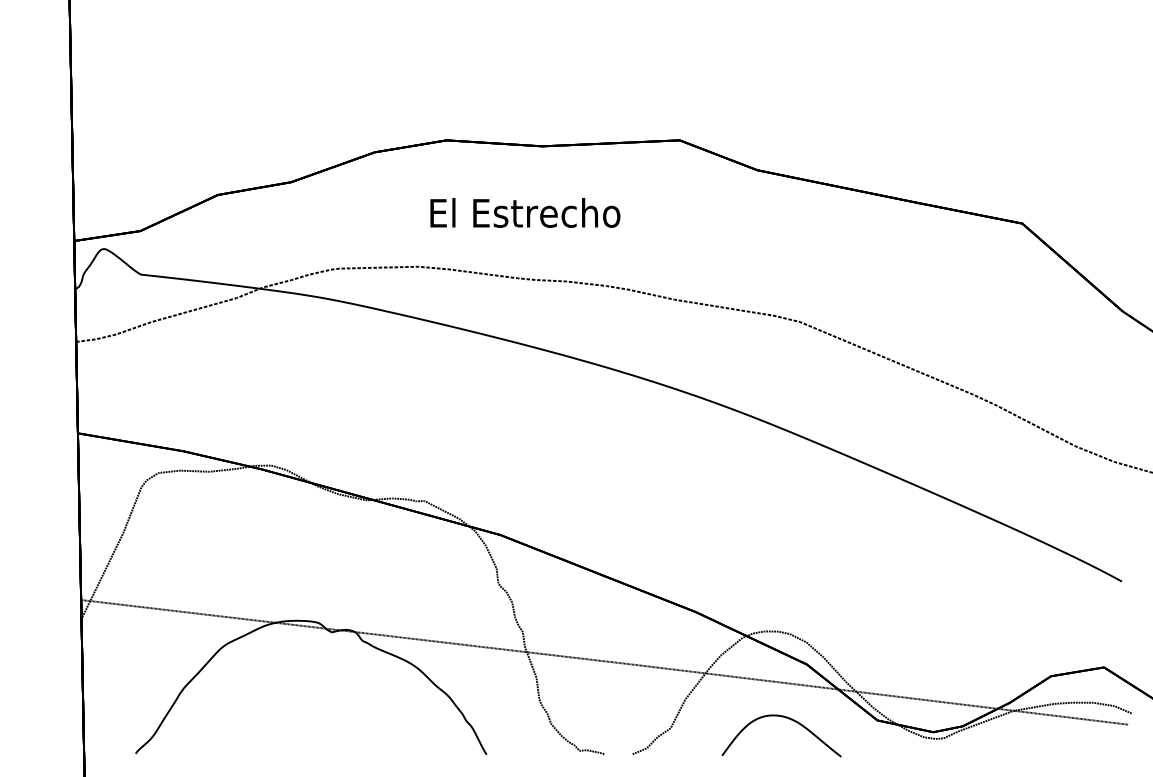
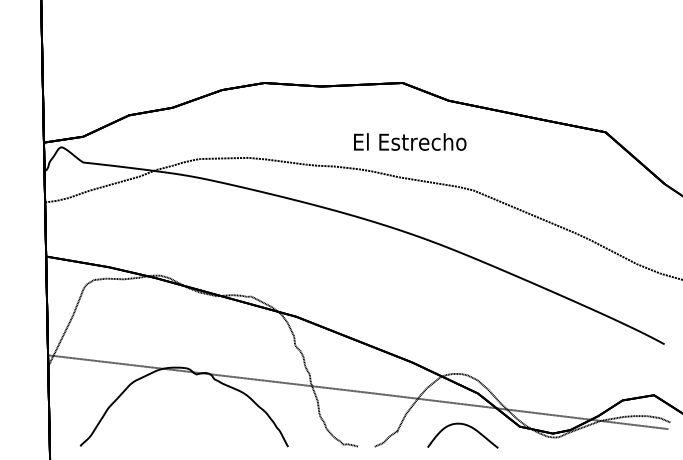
text: (525, 212) -> (410, 141), moved

